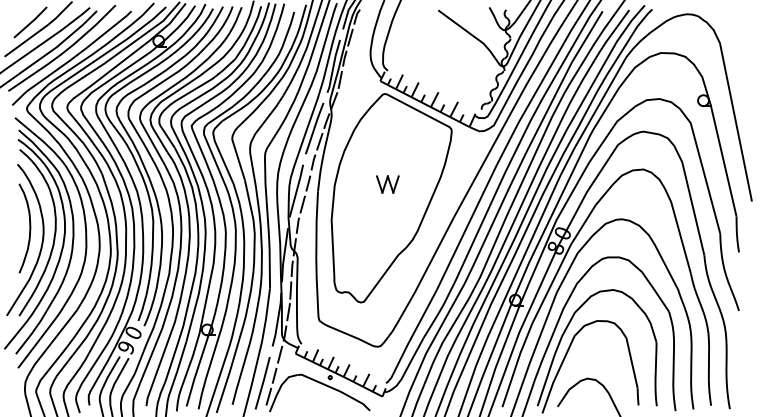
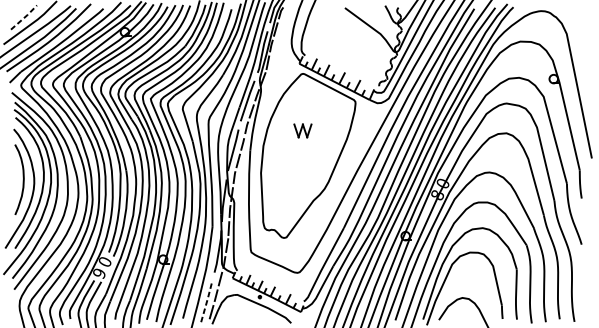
line: (31, 22) -> (24, 17), solid -> dashed
part: (387, 184) -> (302, 130), moved
line: (263, 382) -> (207, 300), solid -> dashed

